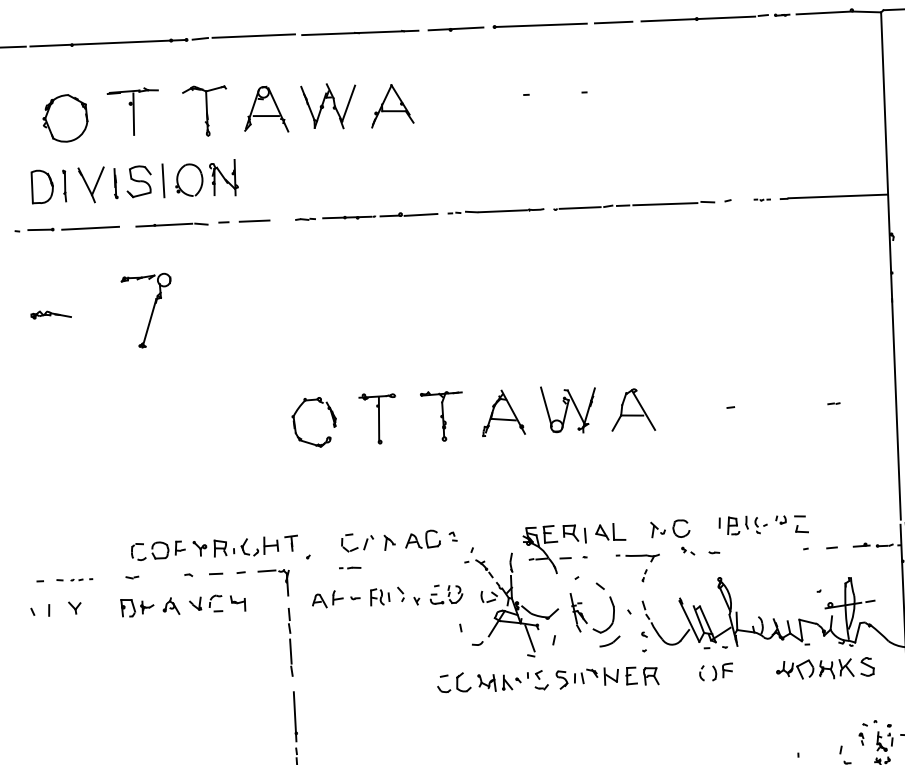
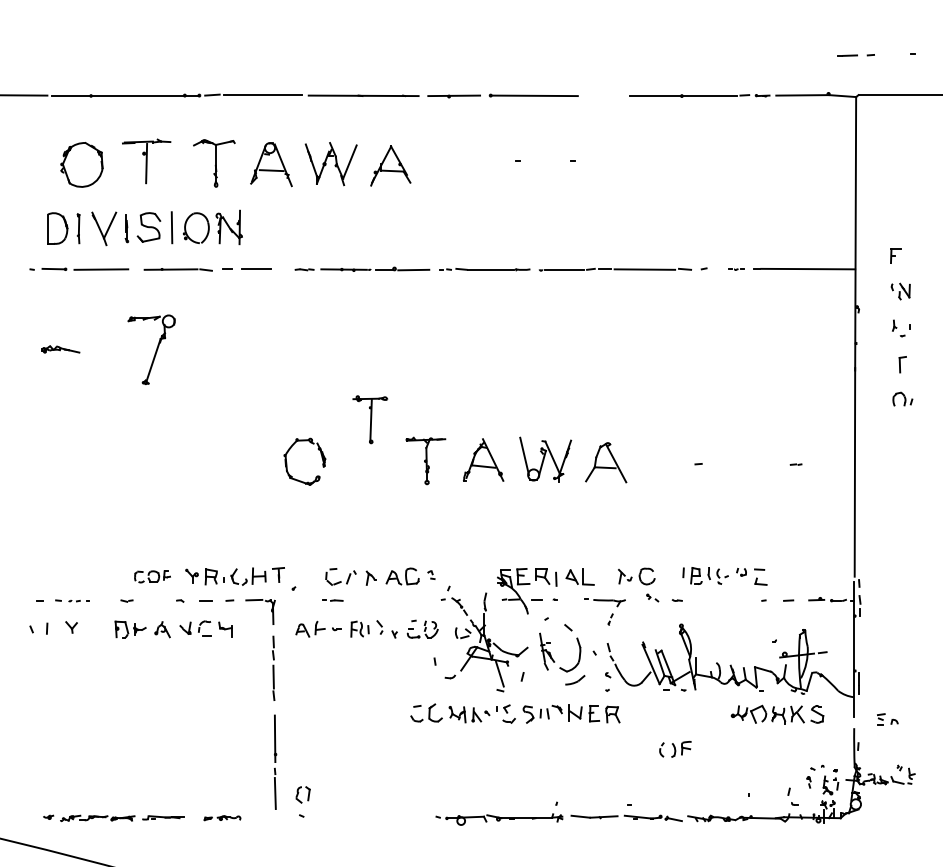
line: (612, 23) -> (602, 96), removed
part: (378, 418) -> (370, 419), moved
part: (158, 550) -> (152, 576), size x0.7
part: (716, 672) -> (675, 749), moved

